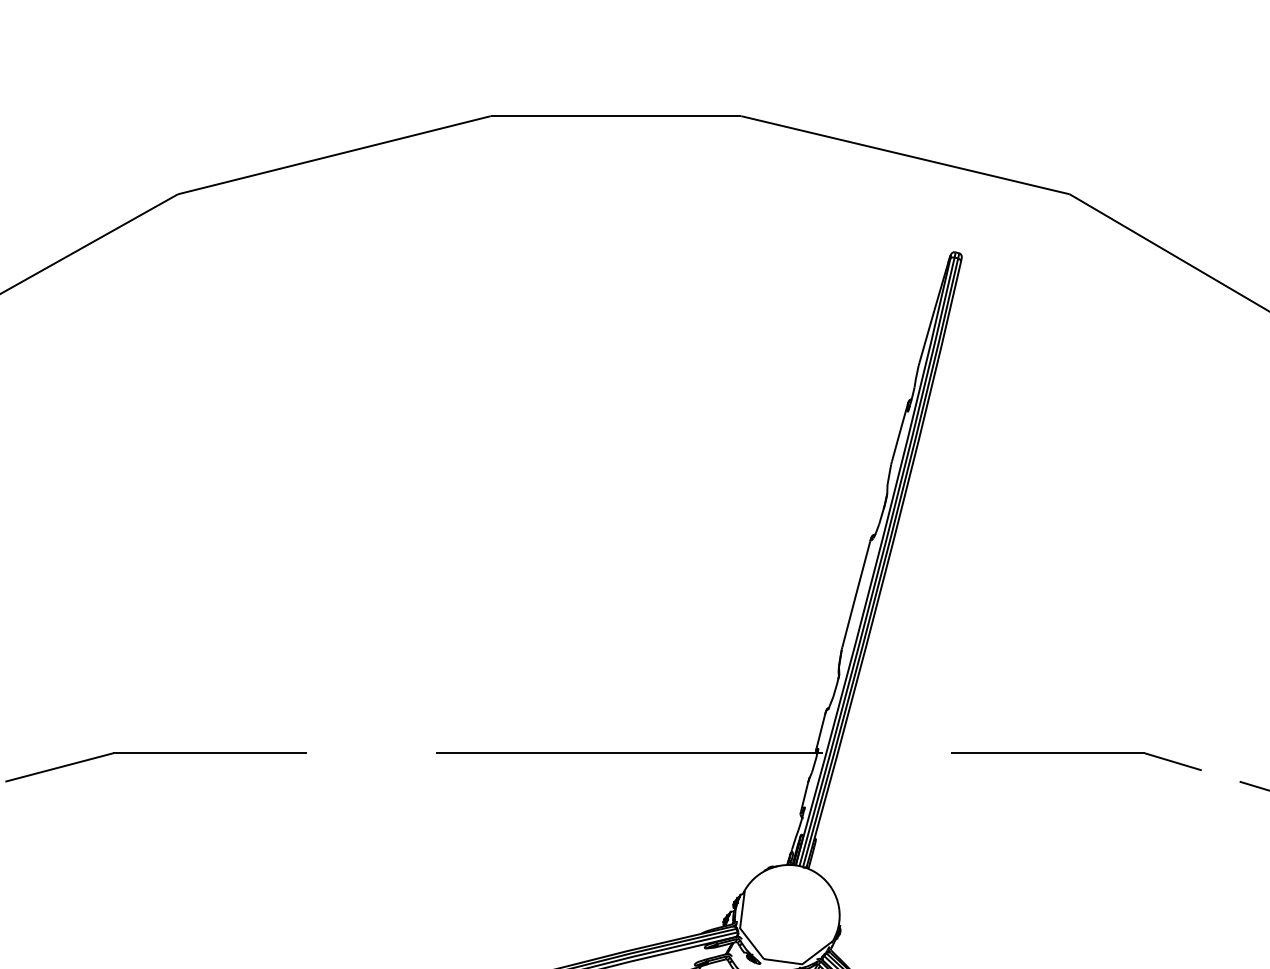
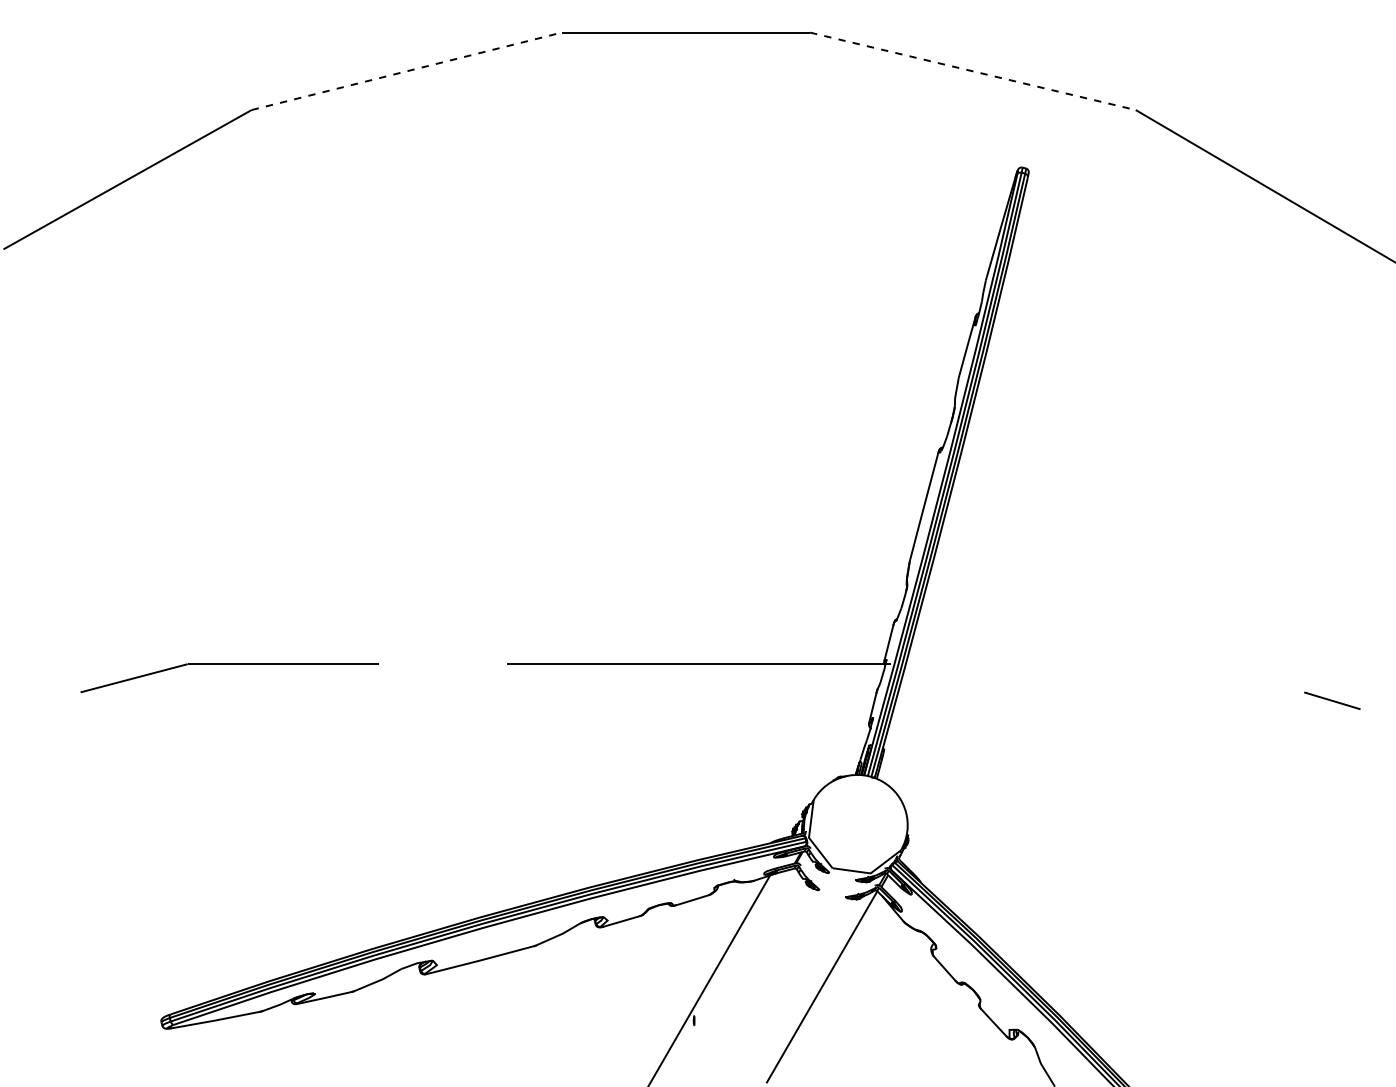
line: (334, 155) -> (406, 71), solid -> dashed
line: (906, 155) -> (973, 71), solid -> dashed
part: (1076, 753) -> (1142, 664), removed

